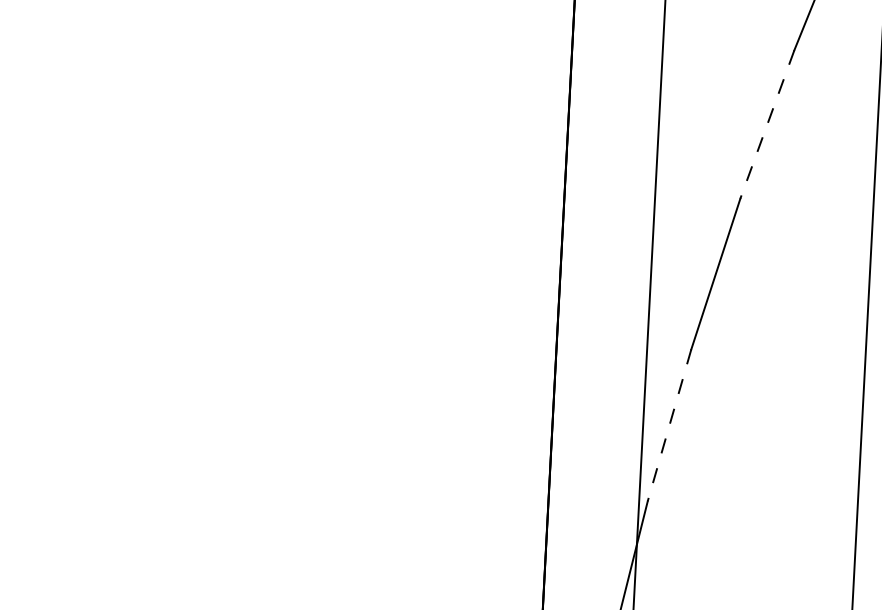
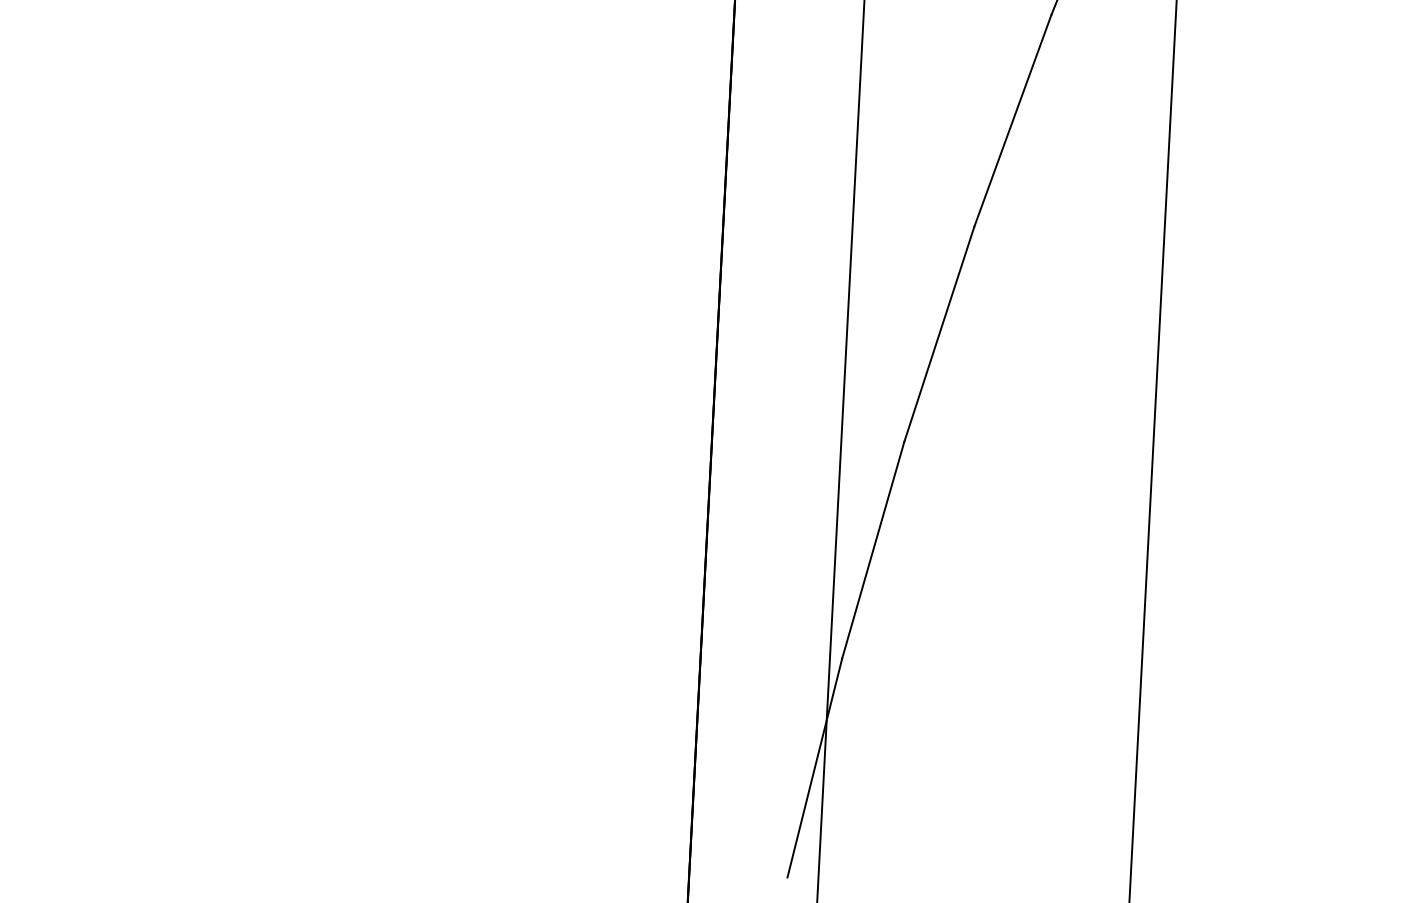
line: (767, 124) -> (1012, 120), dashed -> solid
line: (669, 425) -> (873, 550), dashed -> solid

